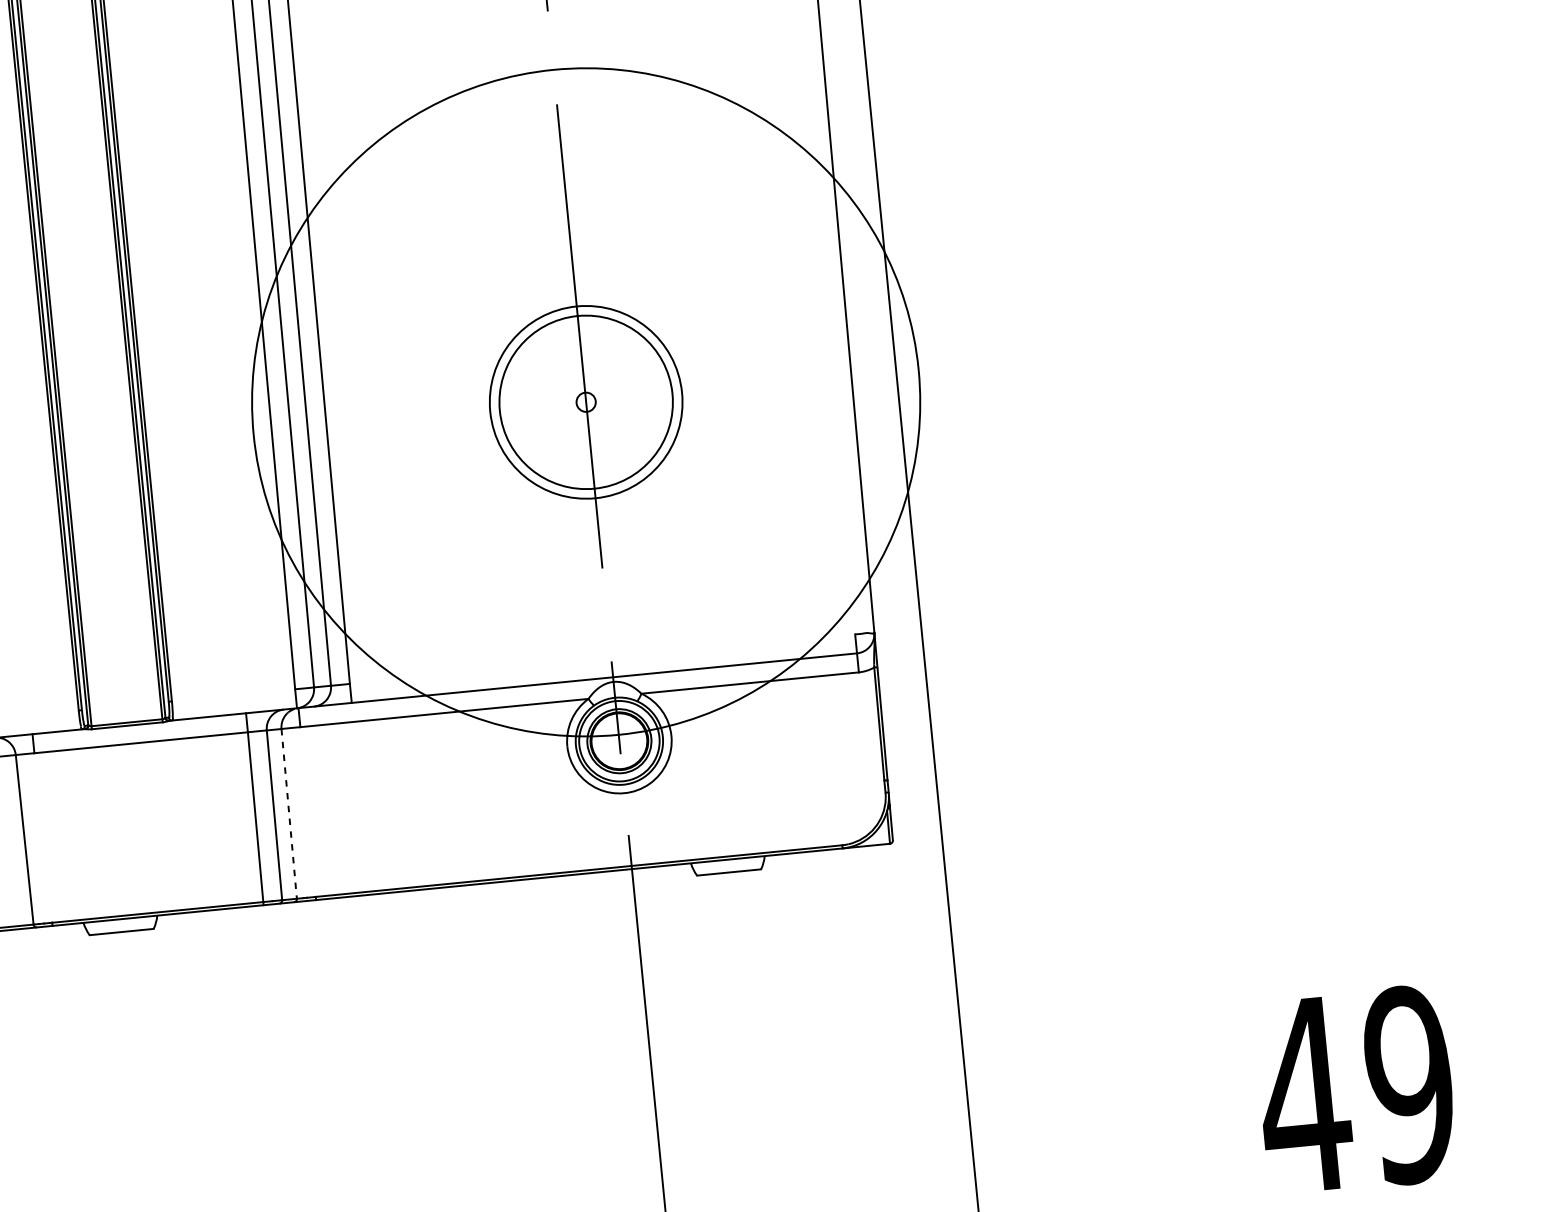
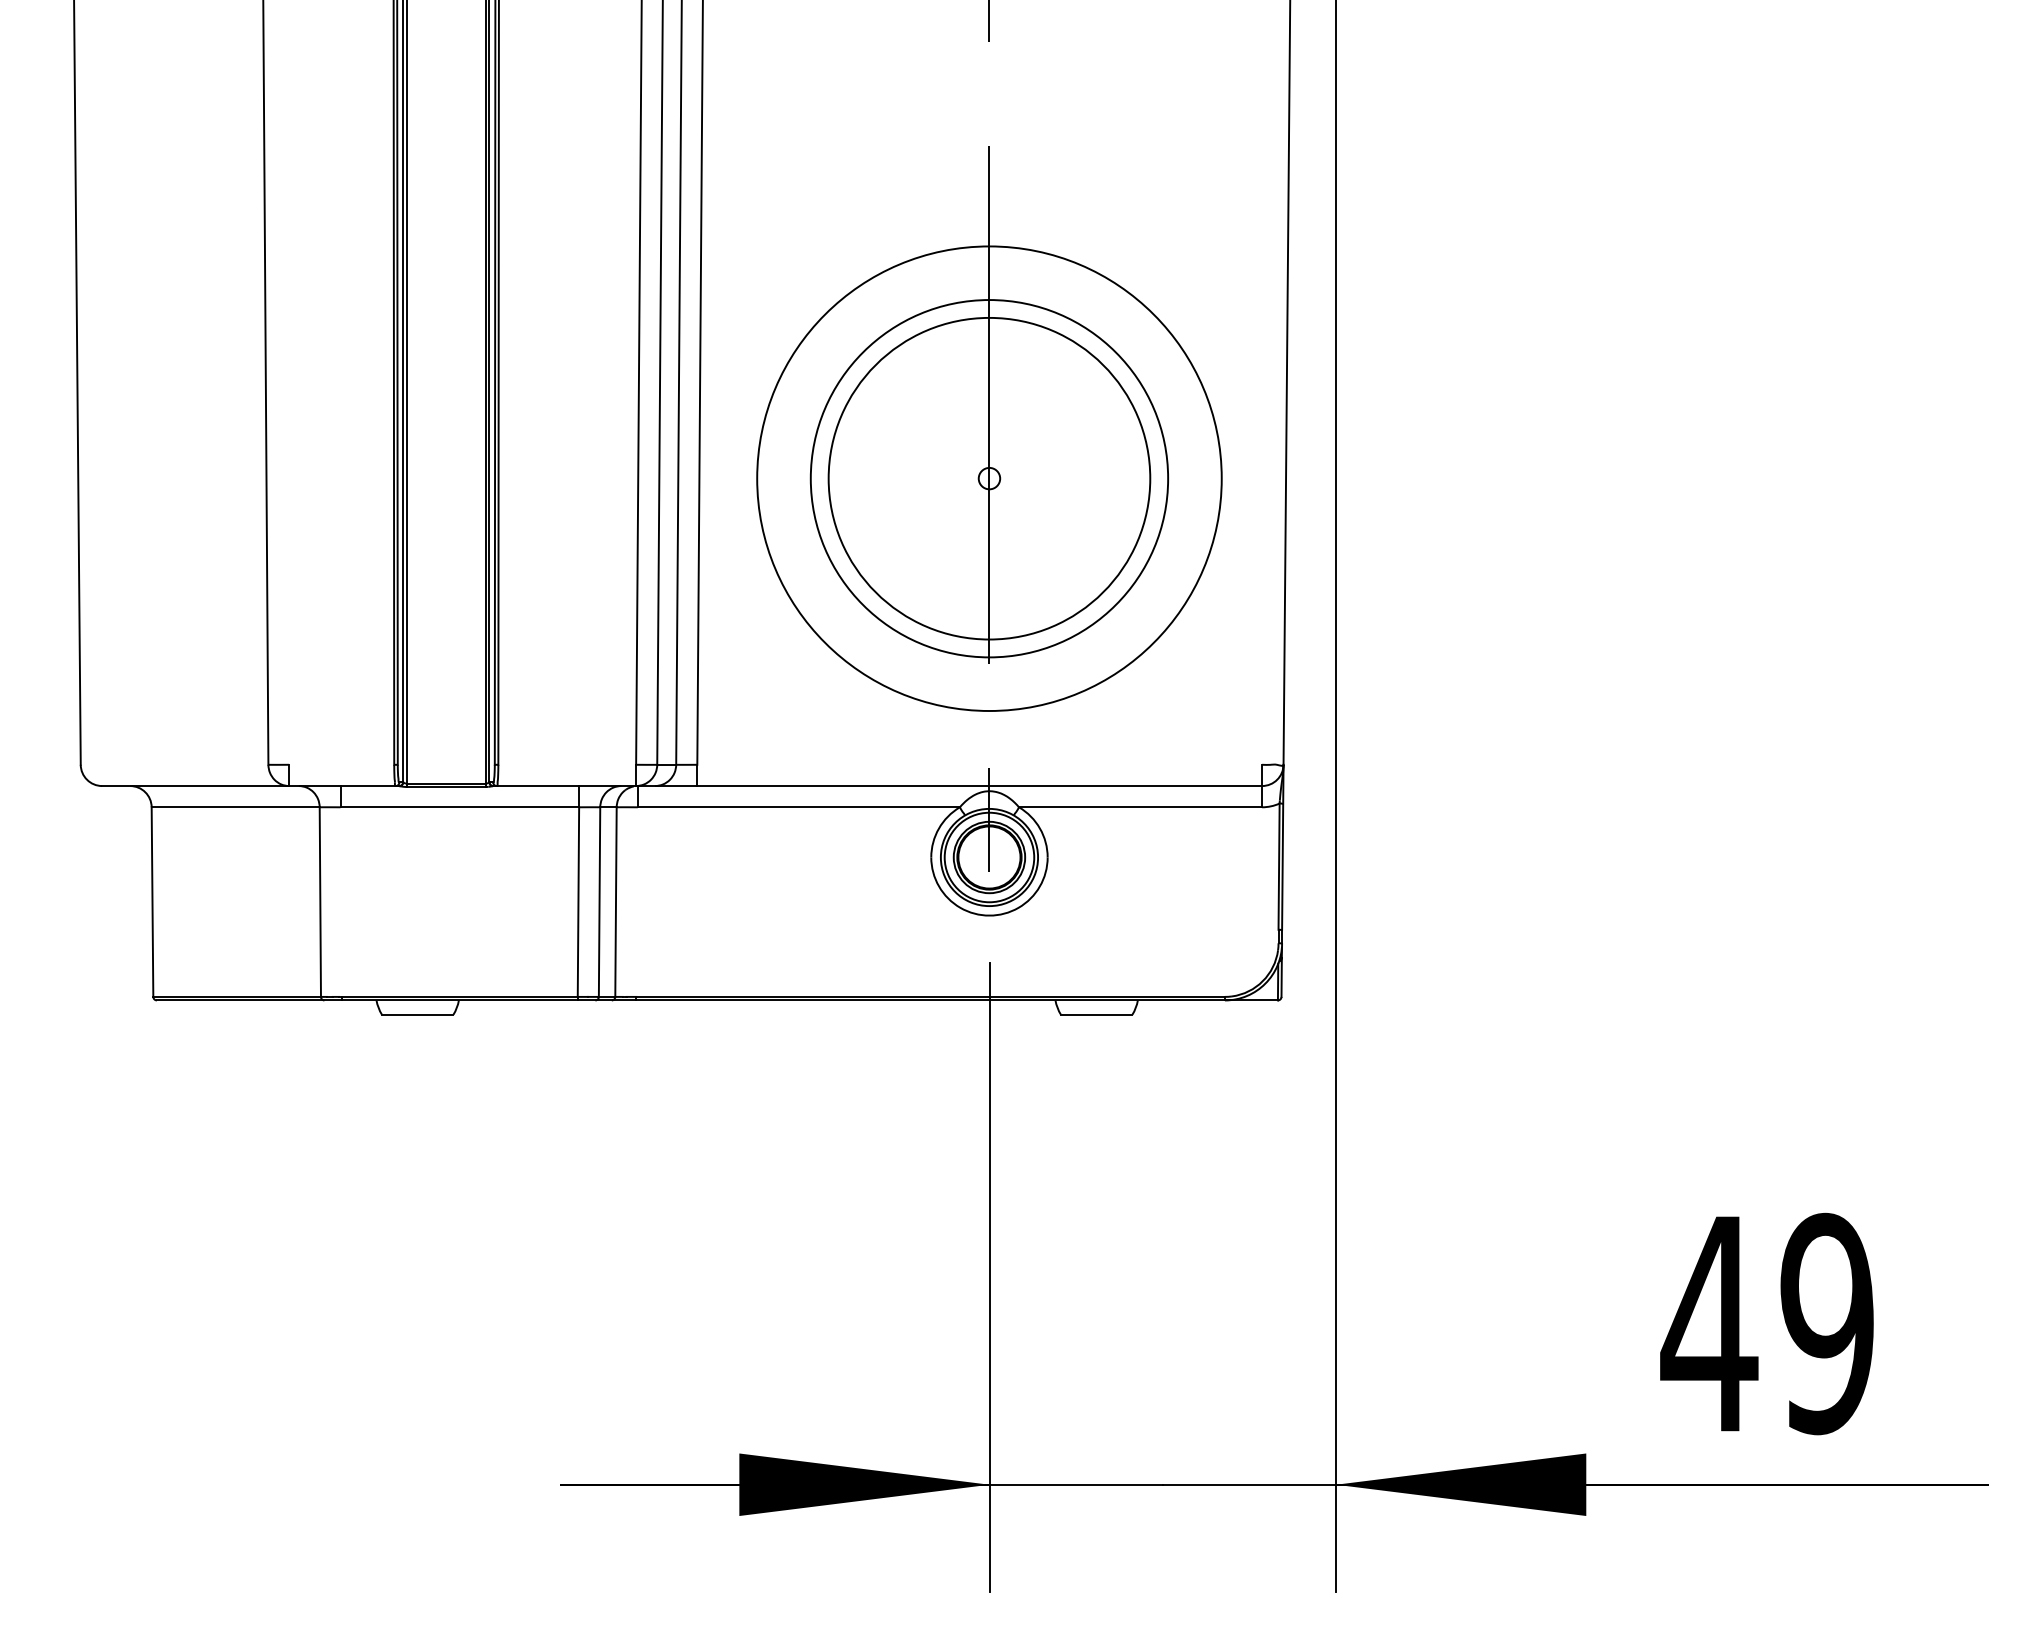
circle: (586, 402) -> (989, 478), size x0.62
circle: (586, 402) -> (989, 478), size x1.67
circle: (586, 402) -> (989, 478), size x1.67
line: (289, 814) -> (616, 902), dashed -> solid

